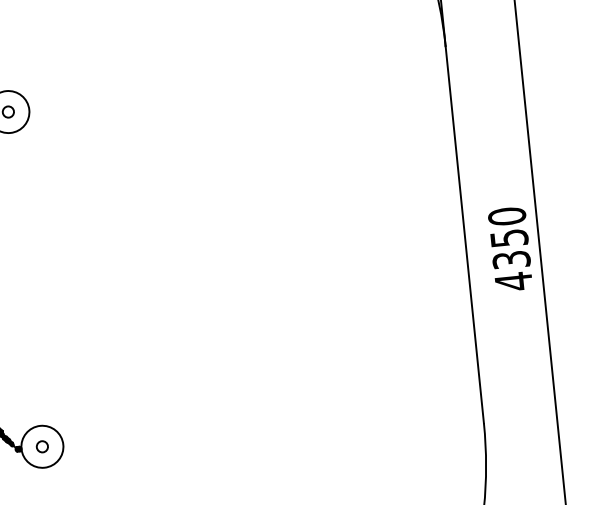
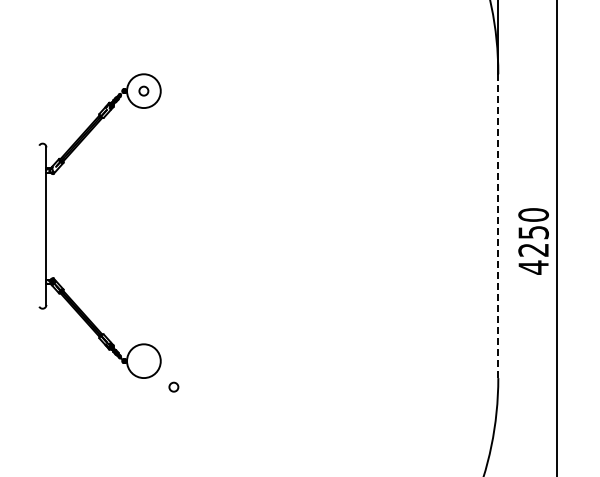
line: (465, 235) -> (498, 226), solid -> dashed
text: (511, 259) -> (533, 249), 4350 -> 4250
circle: (41, 445) -> (173, 386), moved

